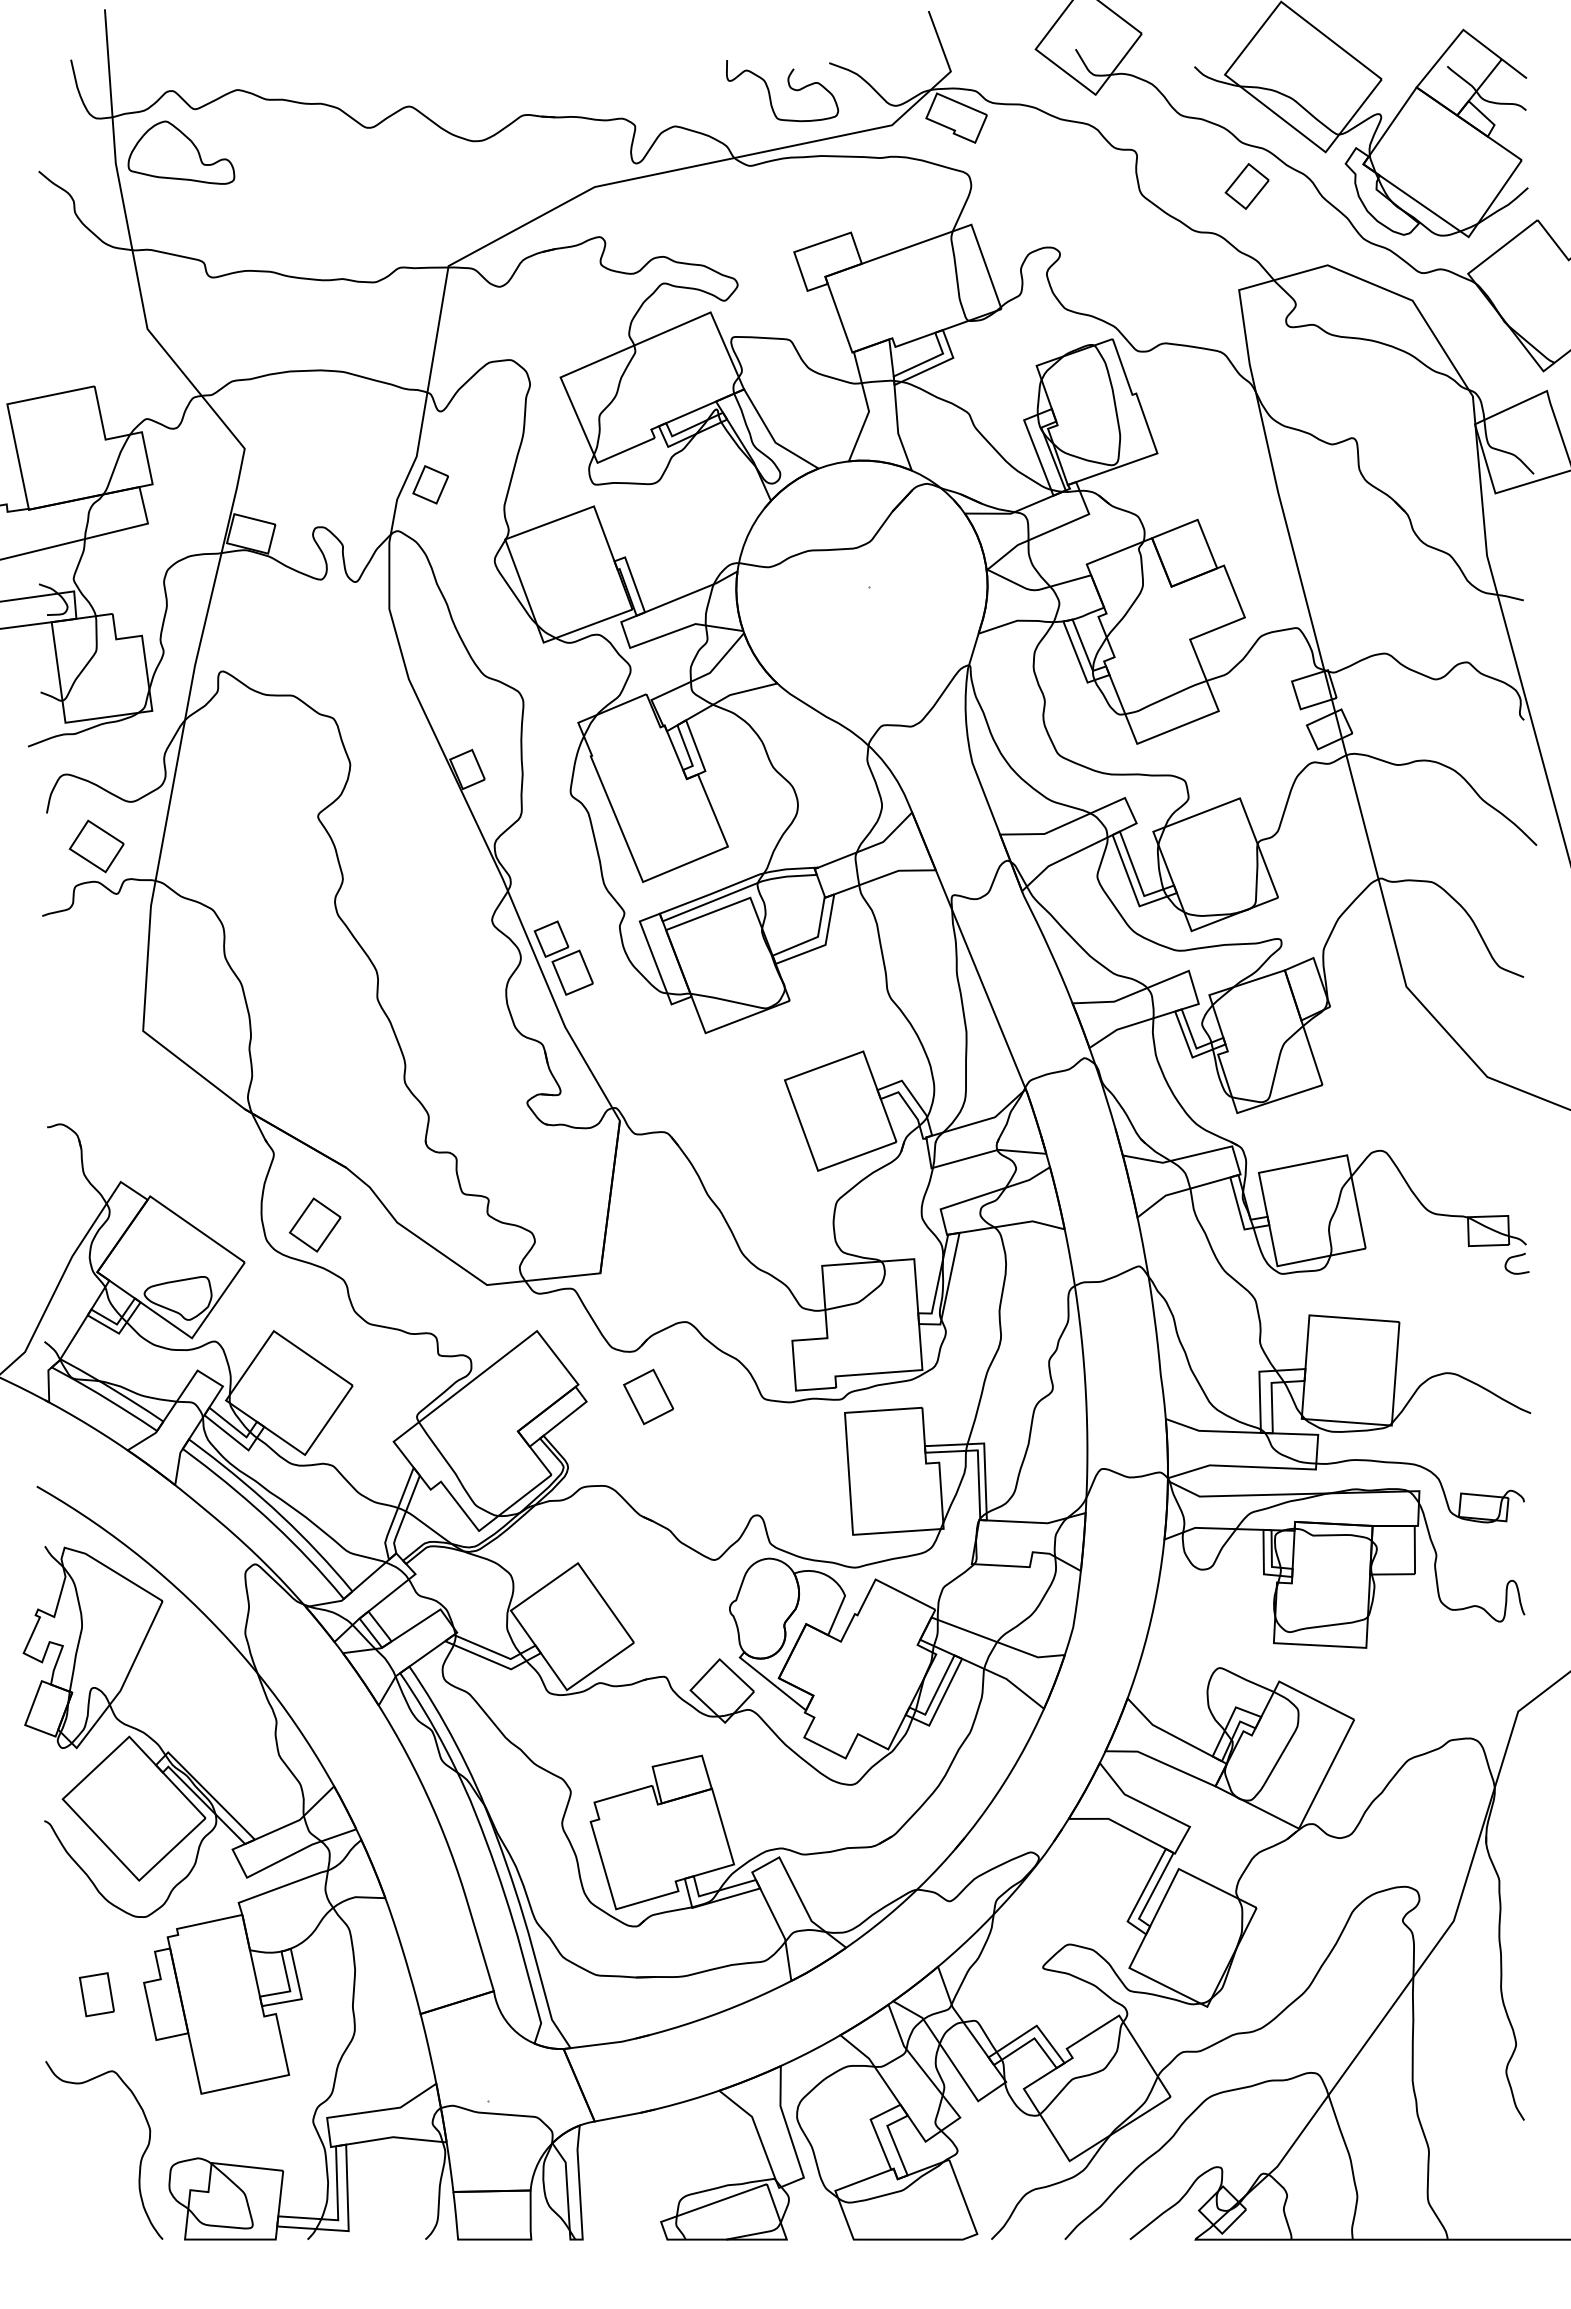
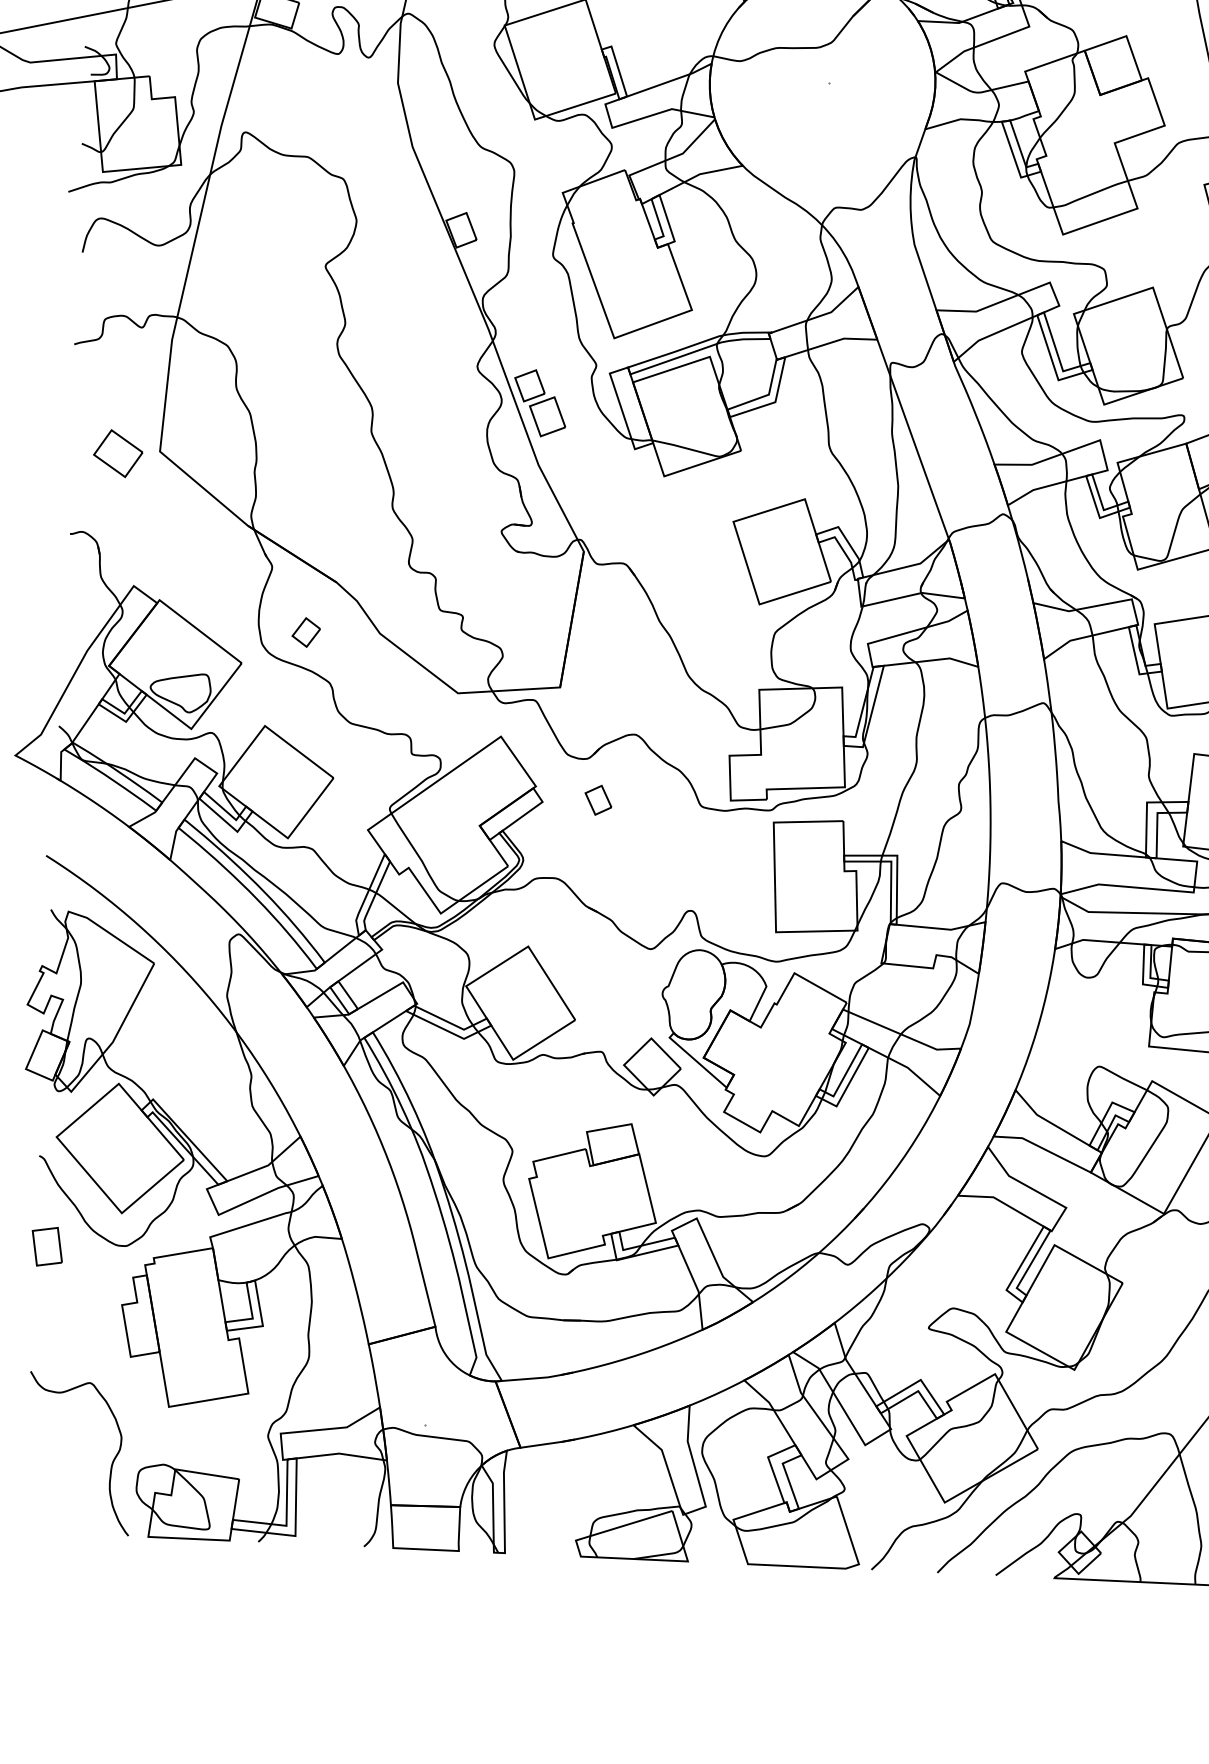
part: (96, 846) -> (118, 453), moved
part: (314, 1224) -> (305, 632), size x0.6
part: (648, 1396) -> (598, 799), size x0.6
part: (96, 1994) -> (46, 1246), moved

